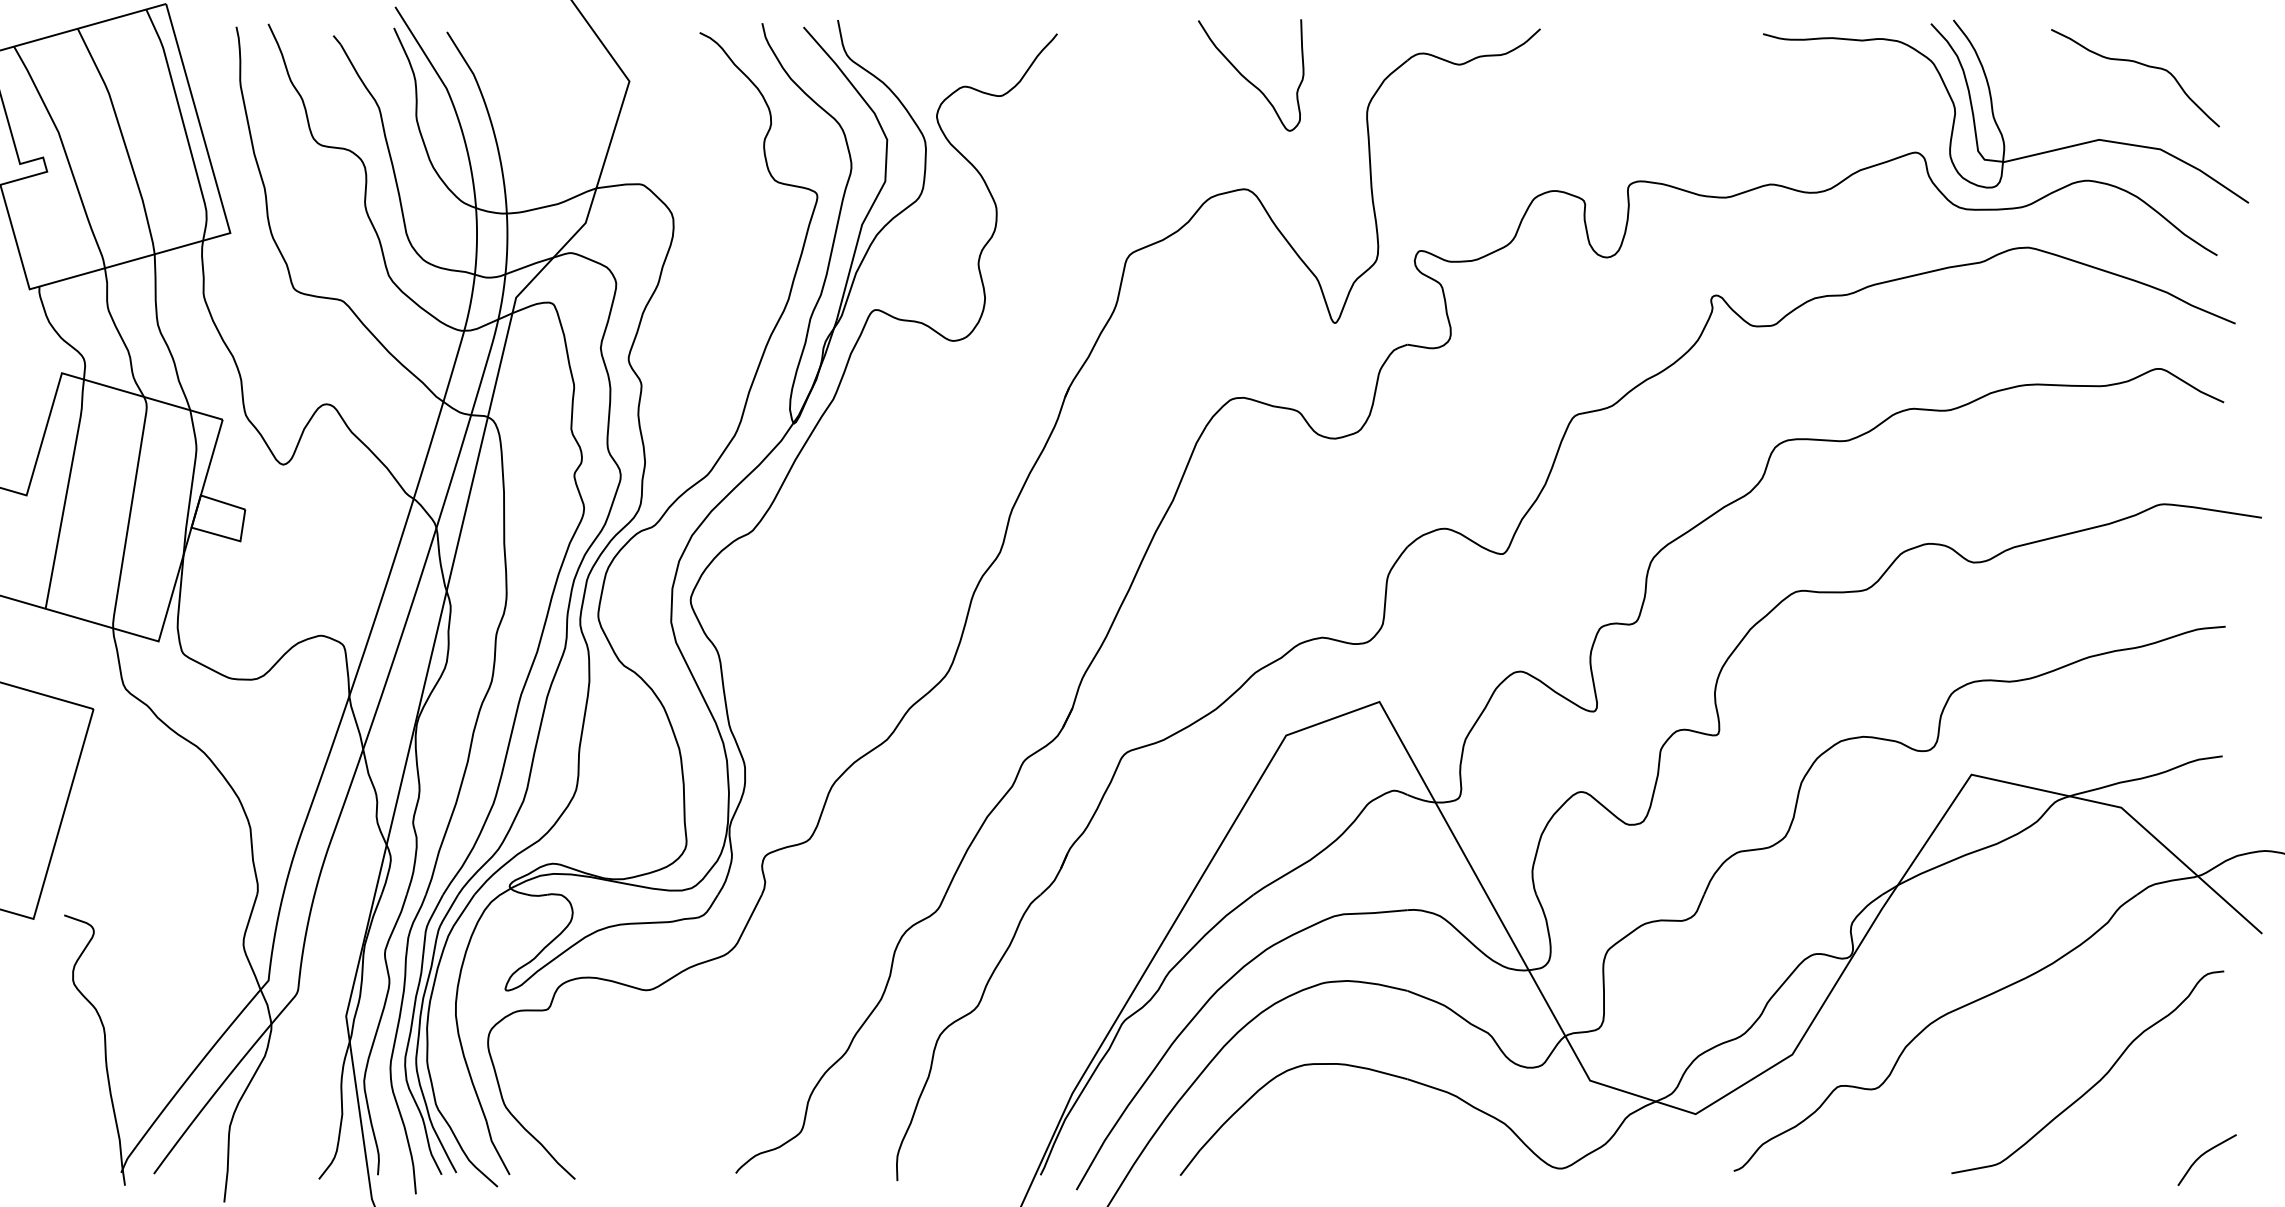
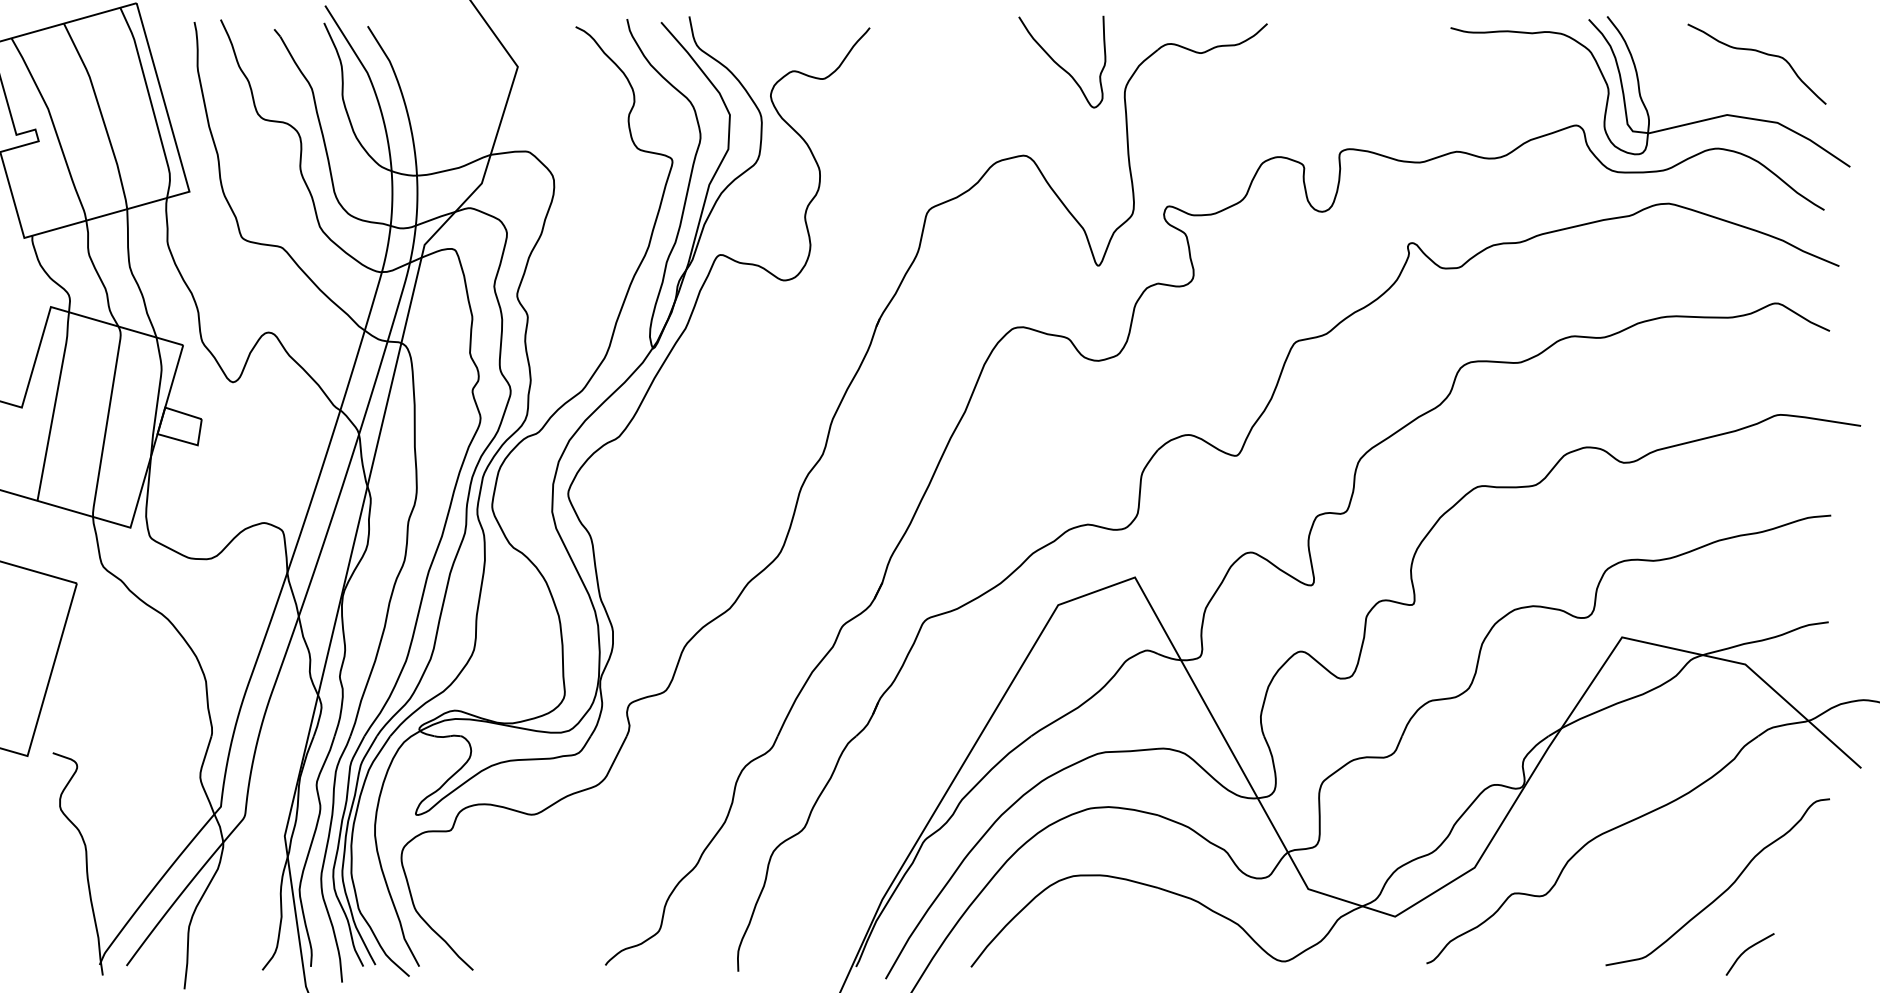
curve: (1247, 78) -> (1059, 64), moved
curve: (2203, 1155) -> (1747, 950), moved

